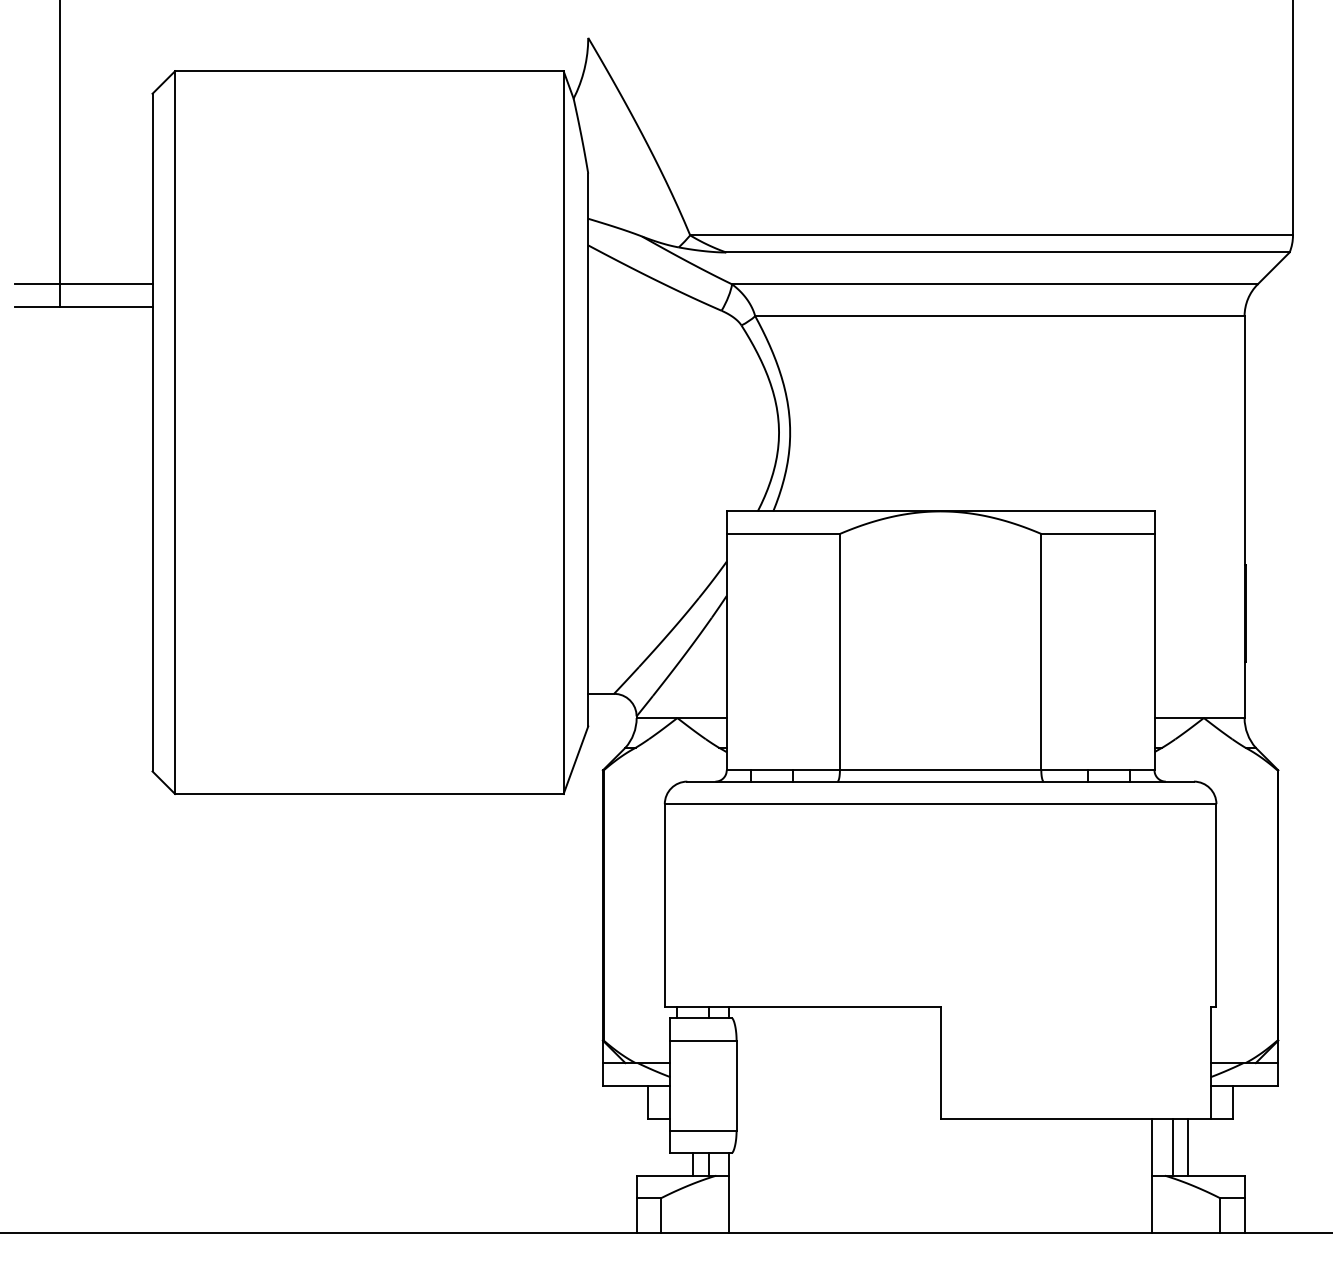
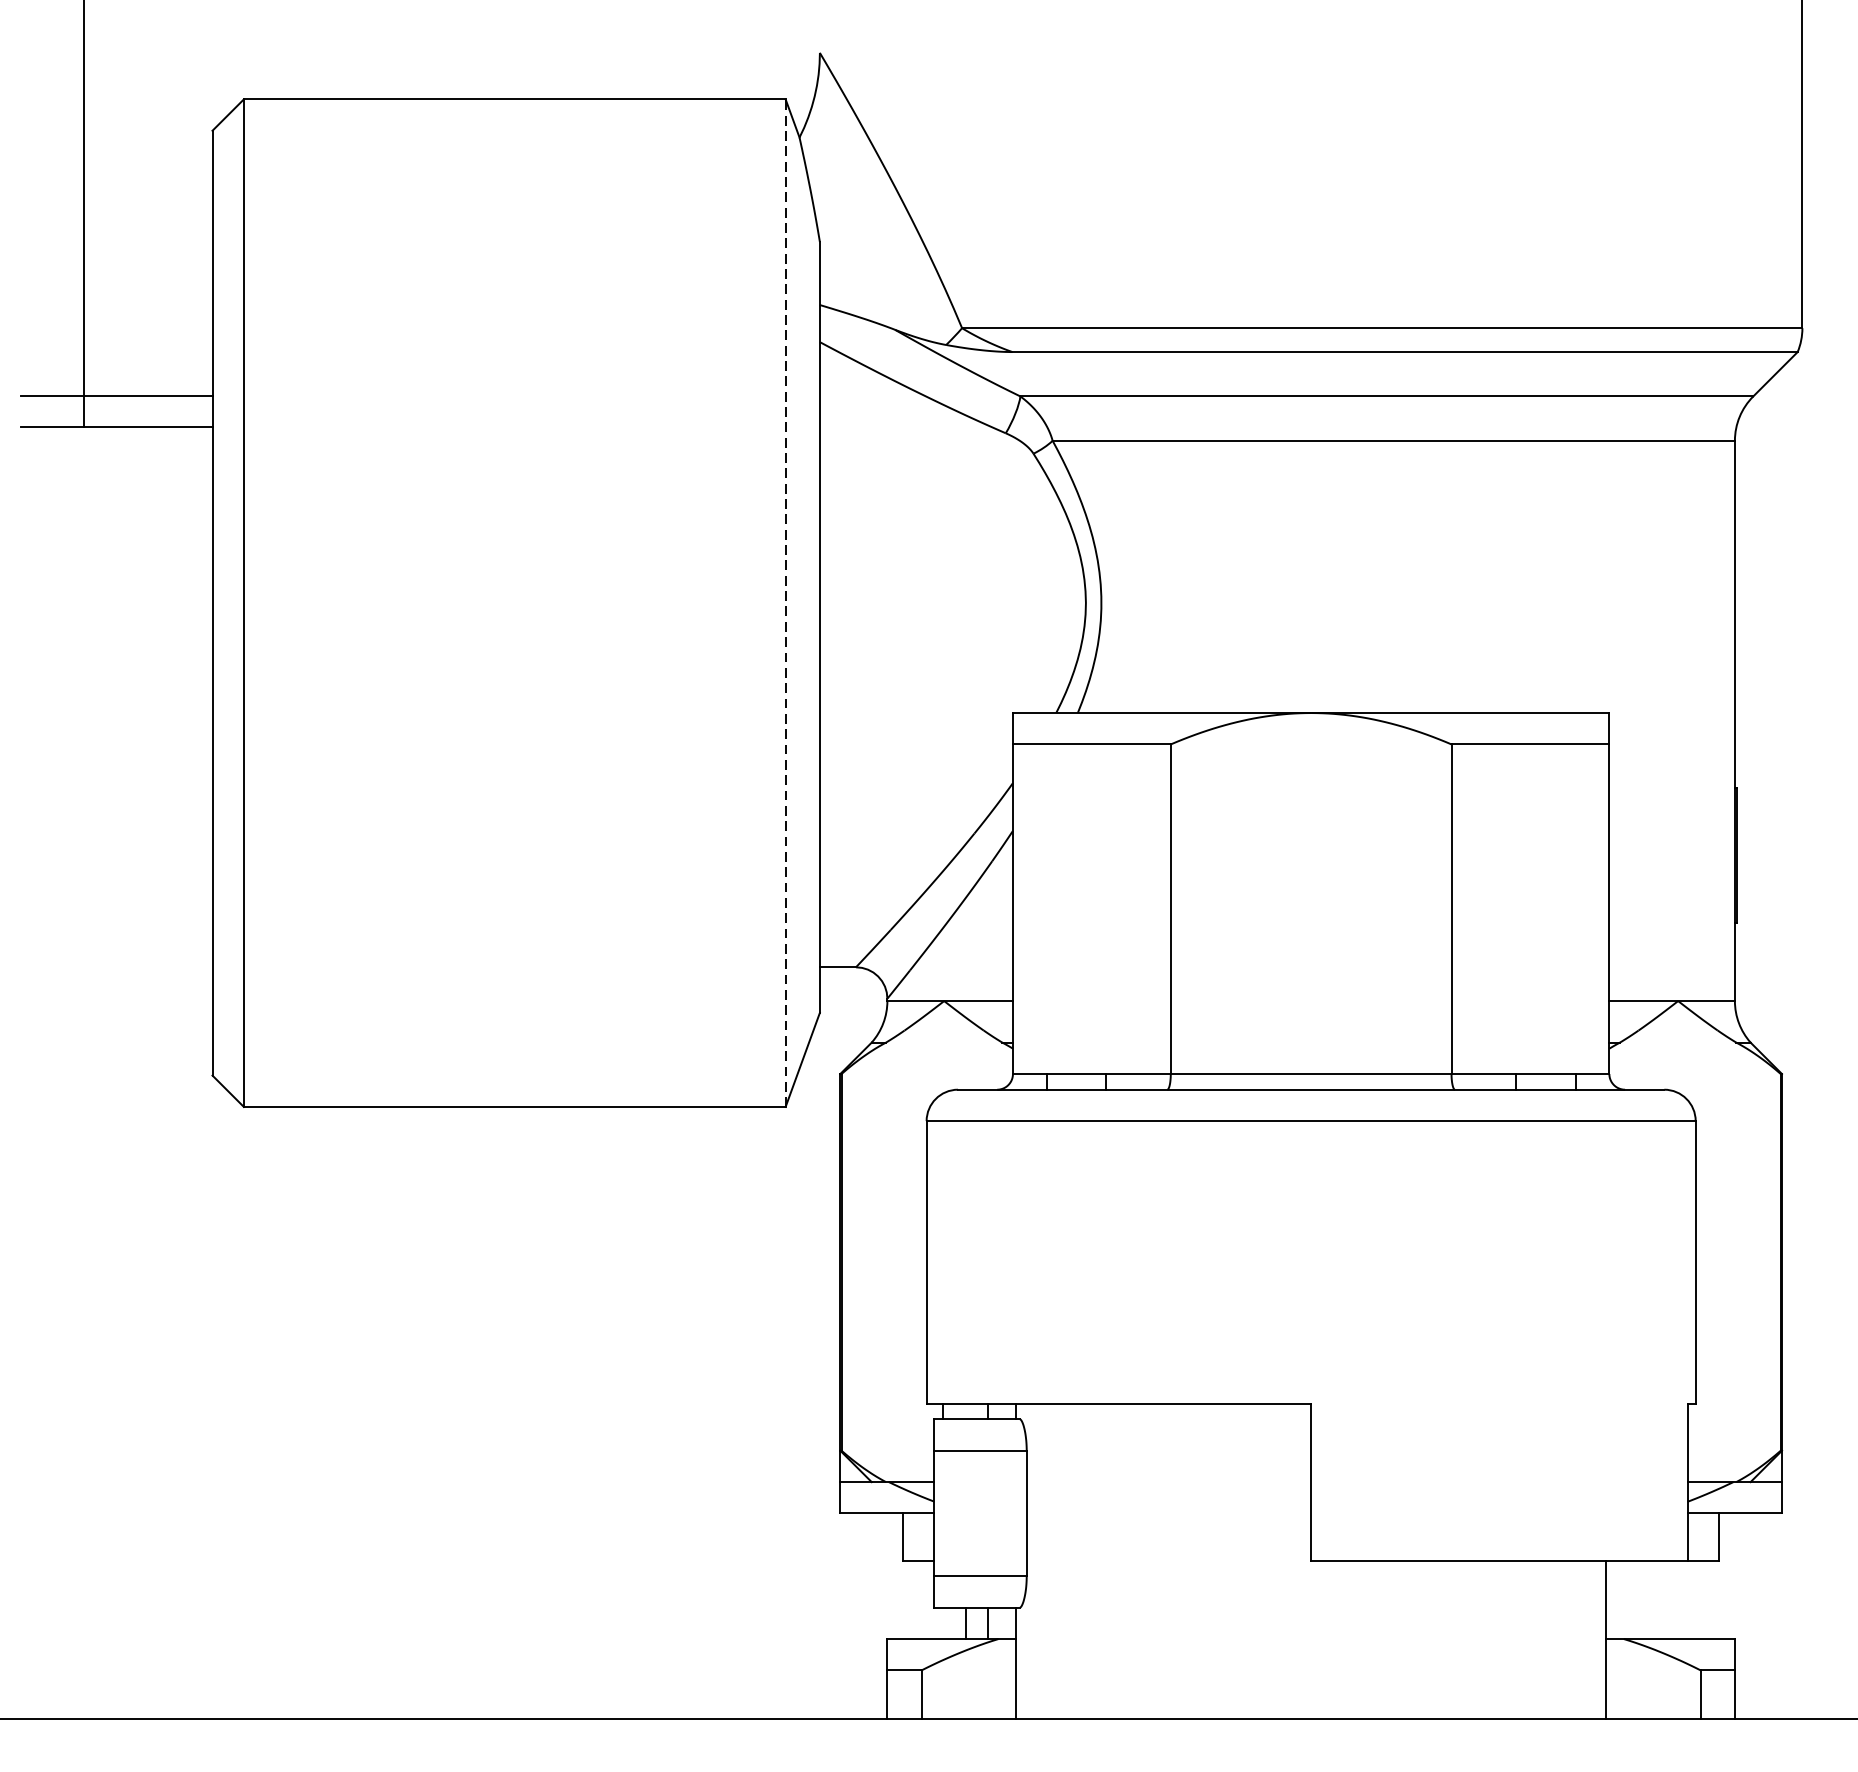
line: (563, 432) -> (785, 602), solid -> dashed
line: (1172, 1147) -> (1634, 1599), removed
line: (1188, 1147) -> (1656, 1599), removed

